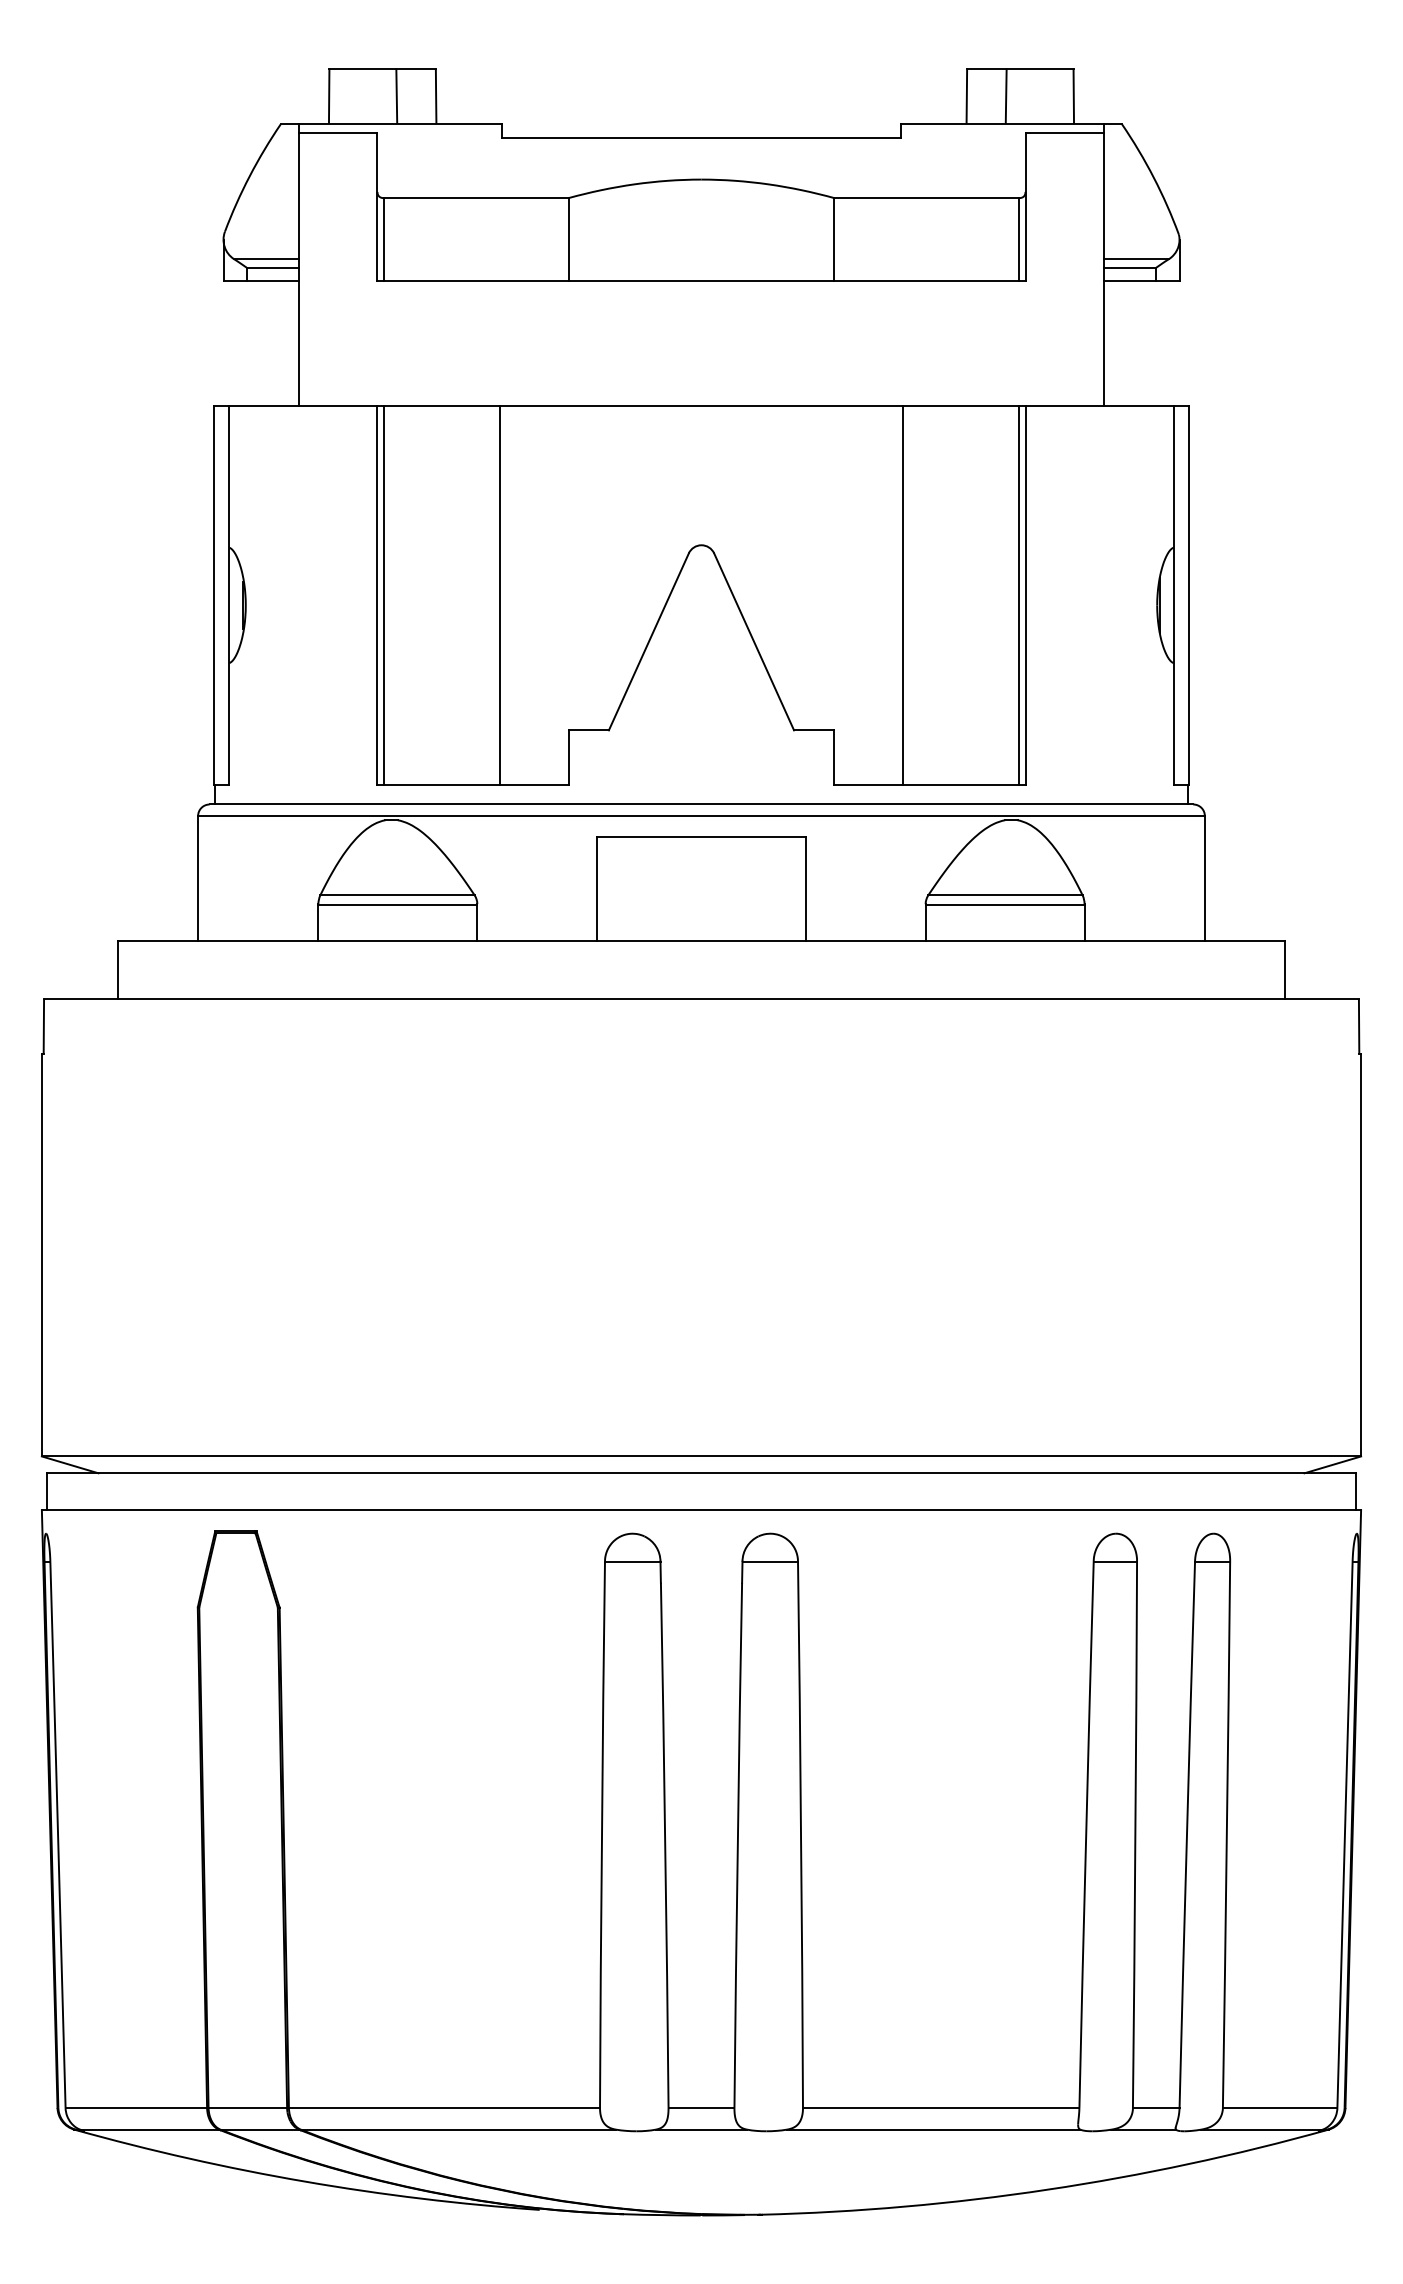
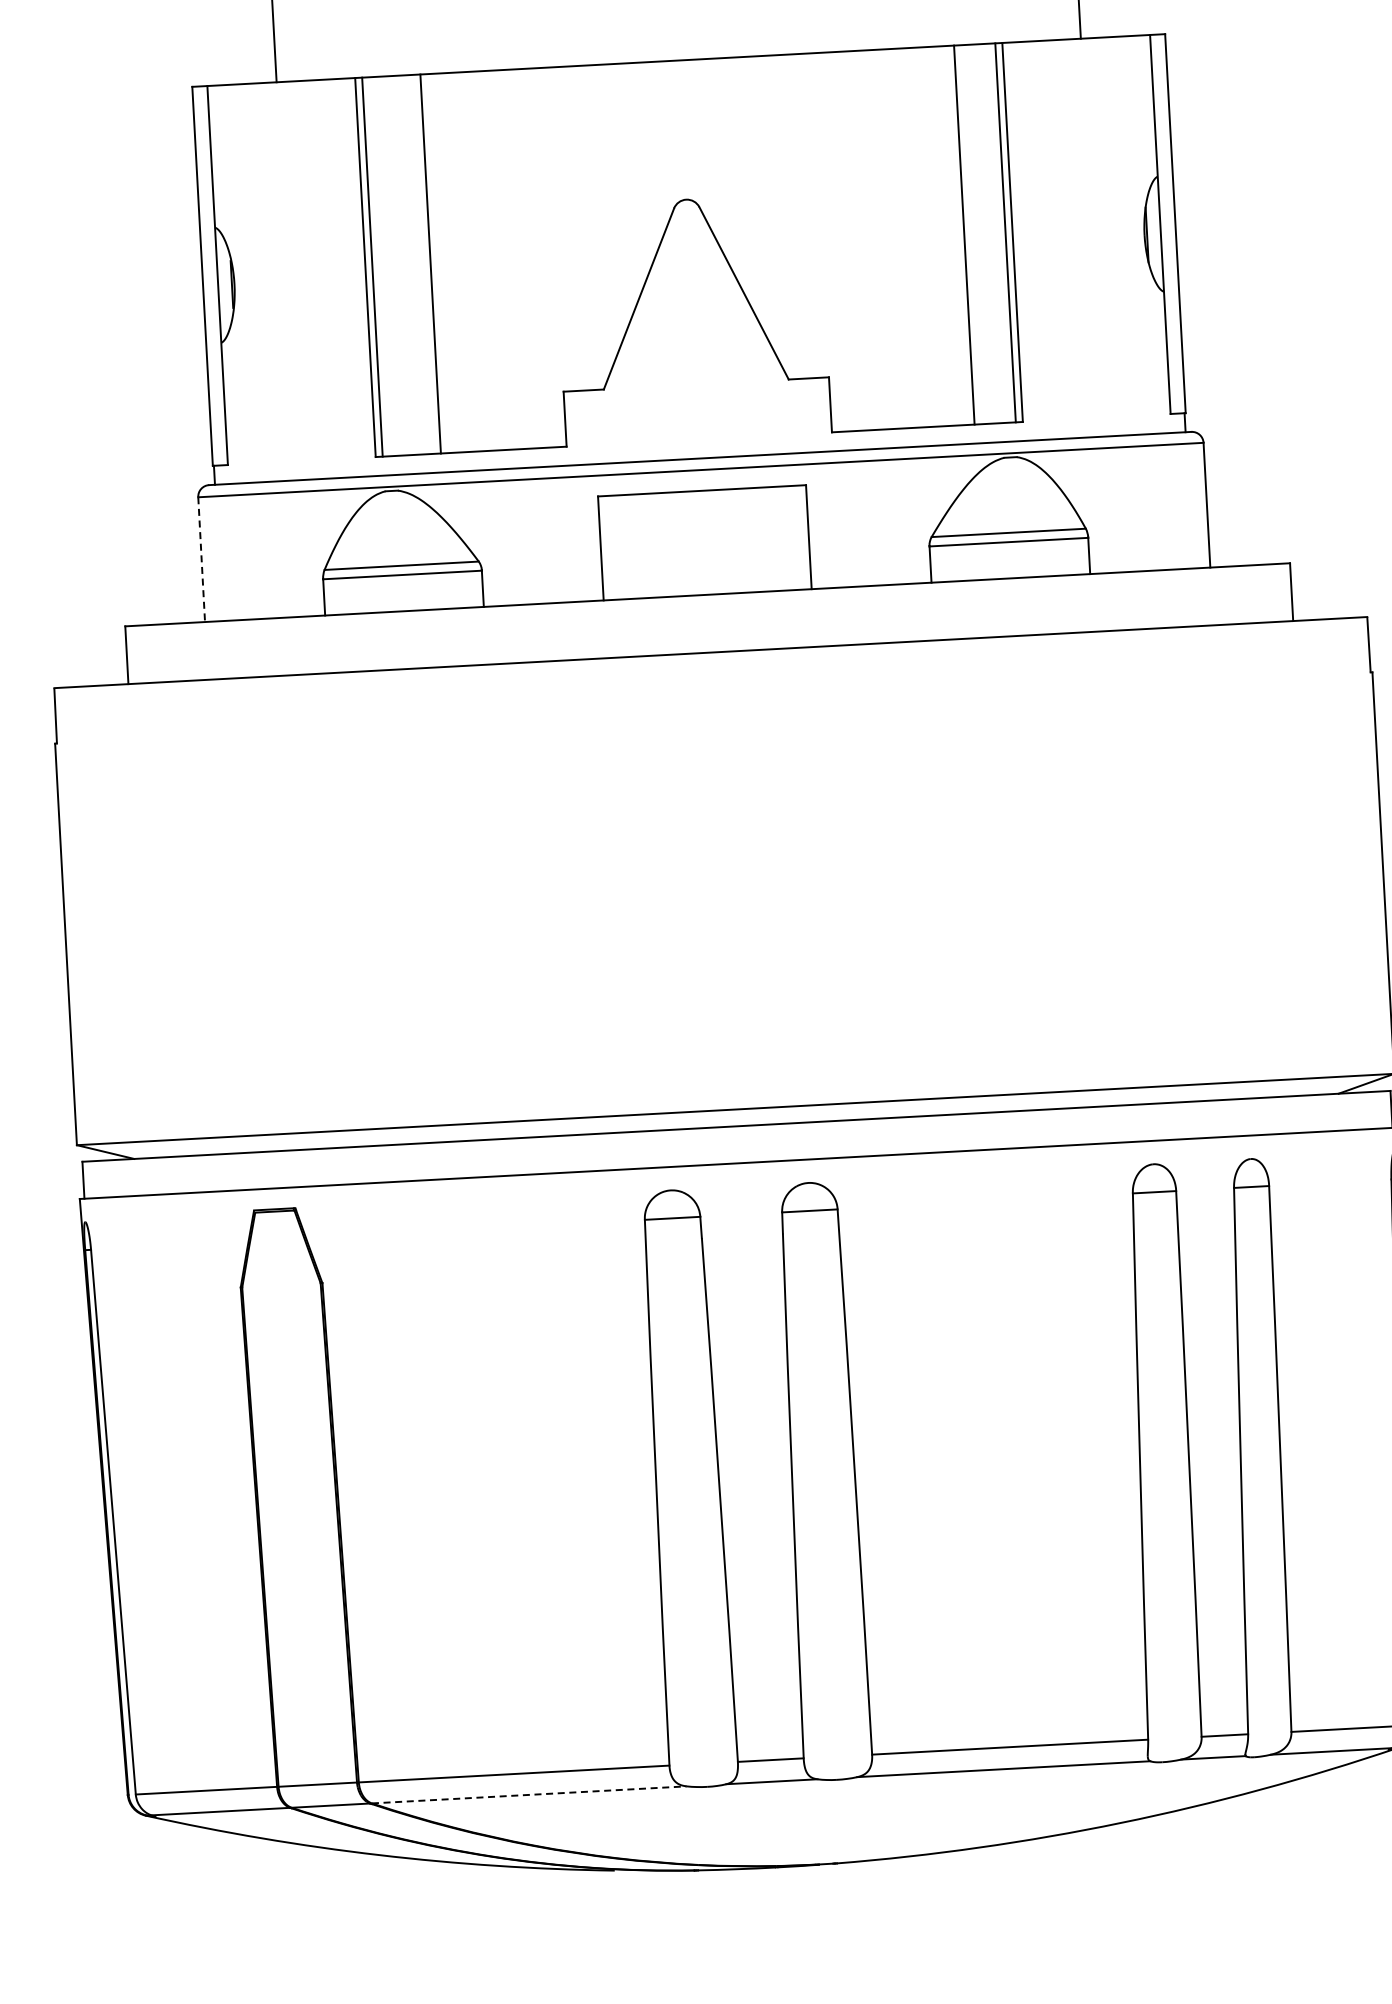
line: (499, 595) -> (430, 263), moved
line: (903, 595) -> (964, 234), moved
line: (198, 879) -> (202, 560), solid -> dashed
line: (458, 2129) -> (529, 1794), solid -> dashed

